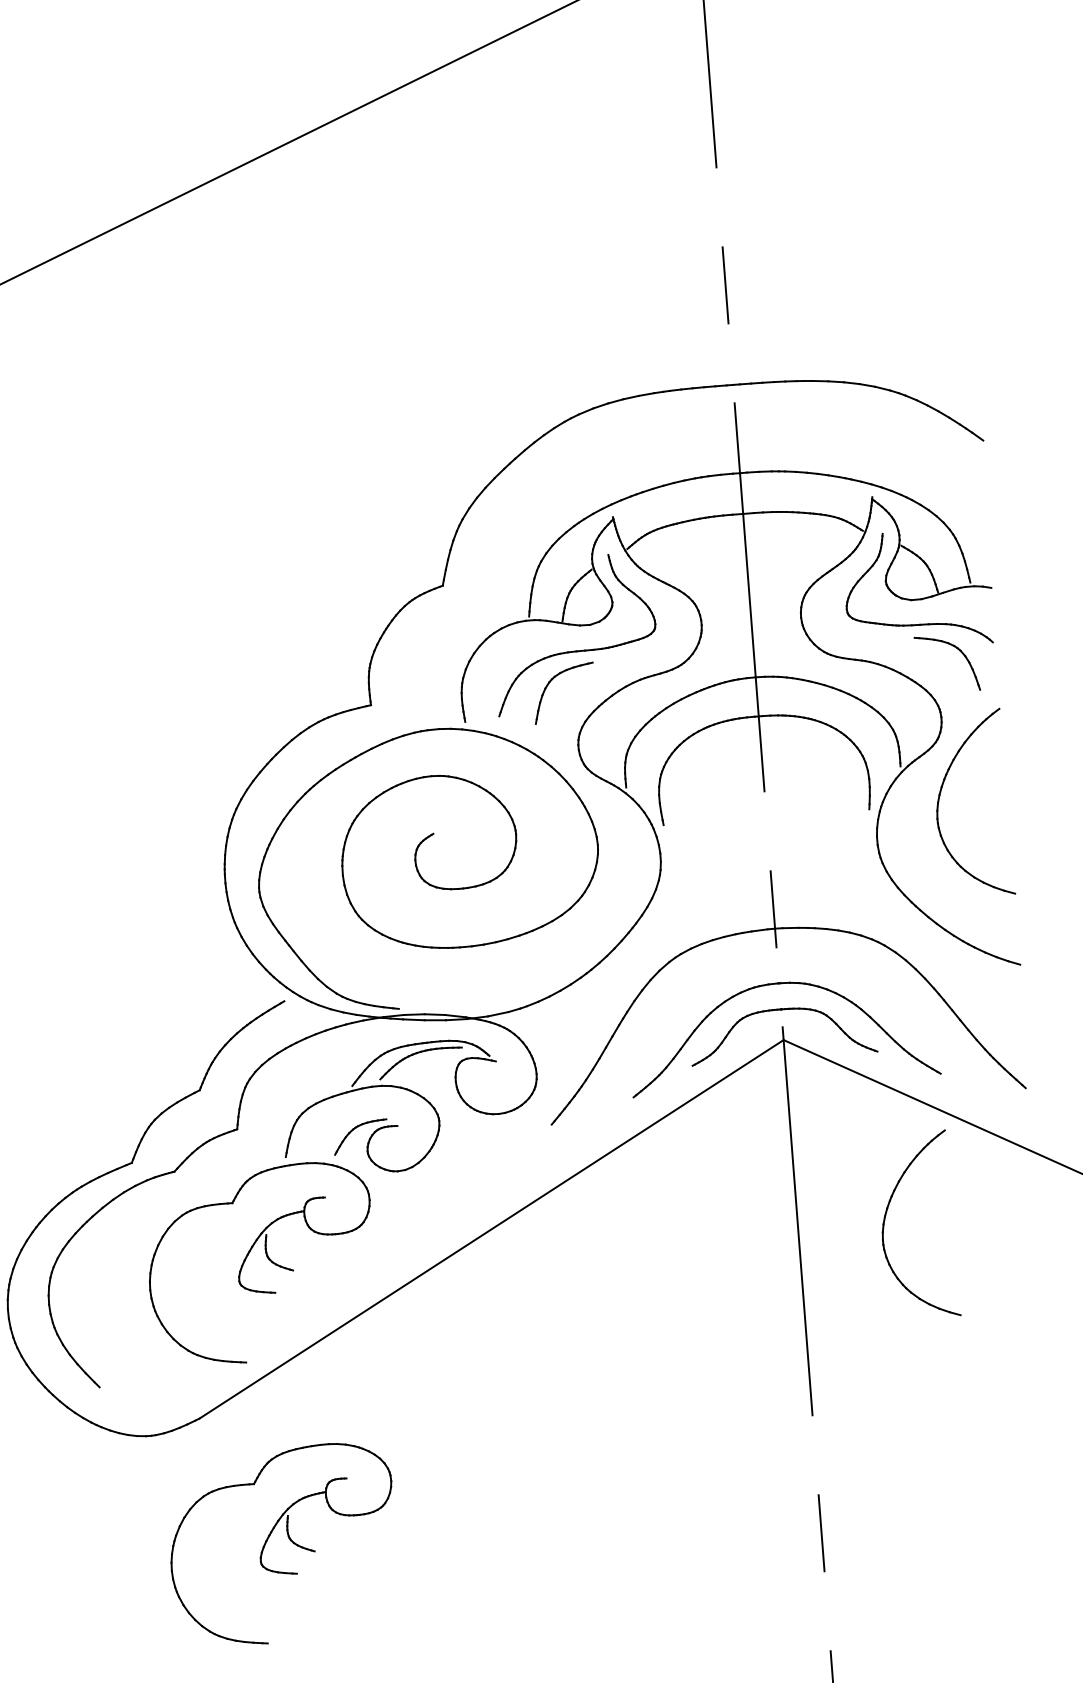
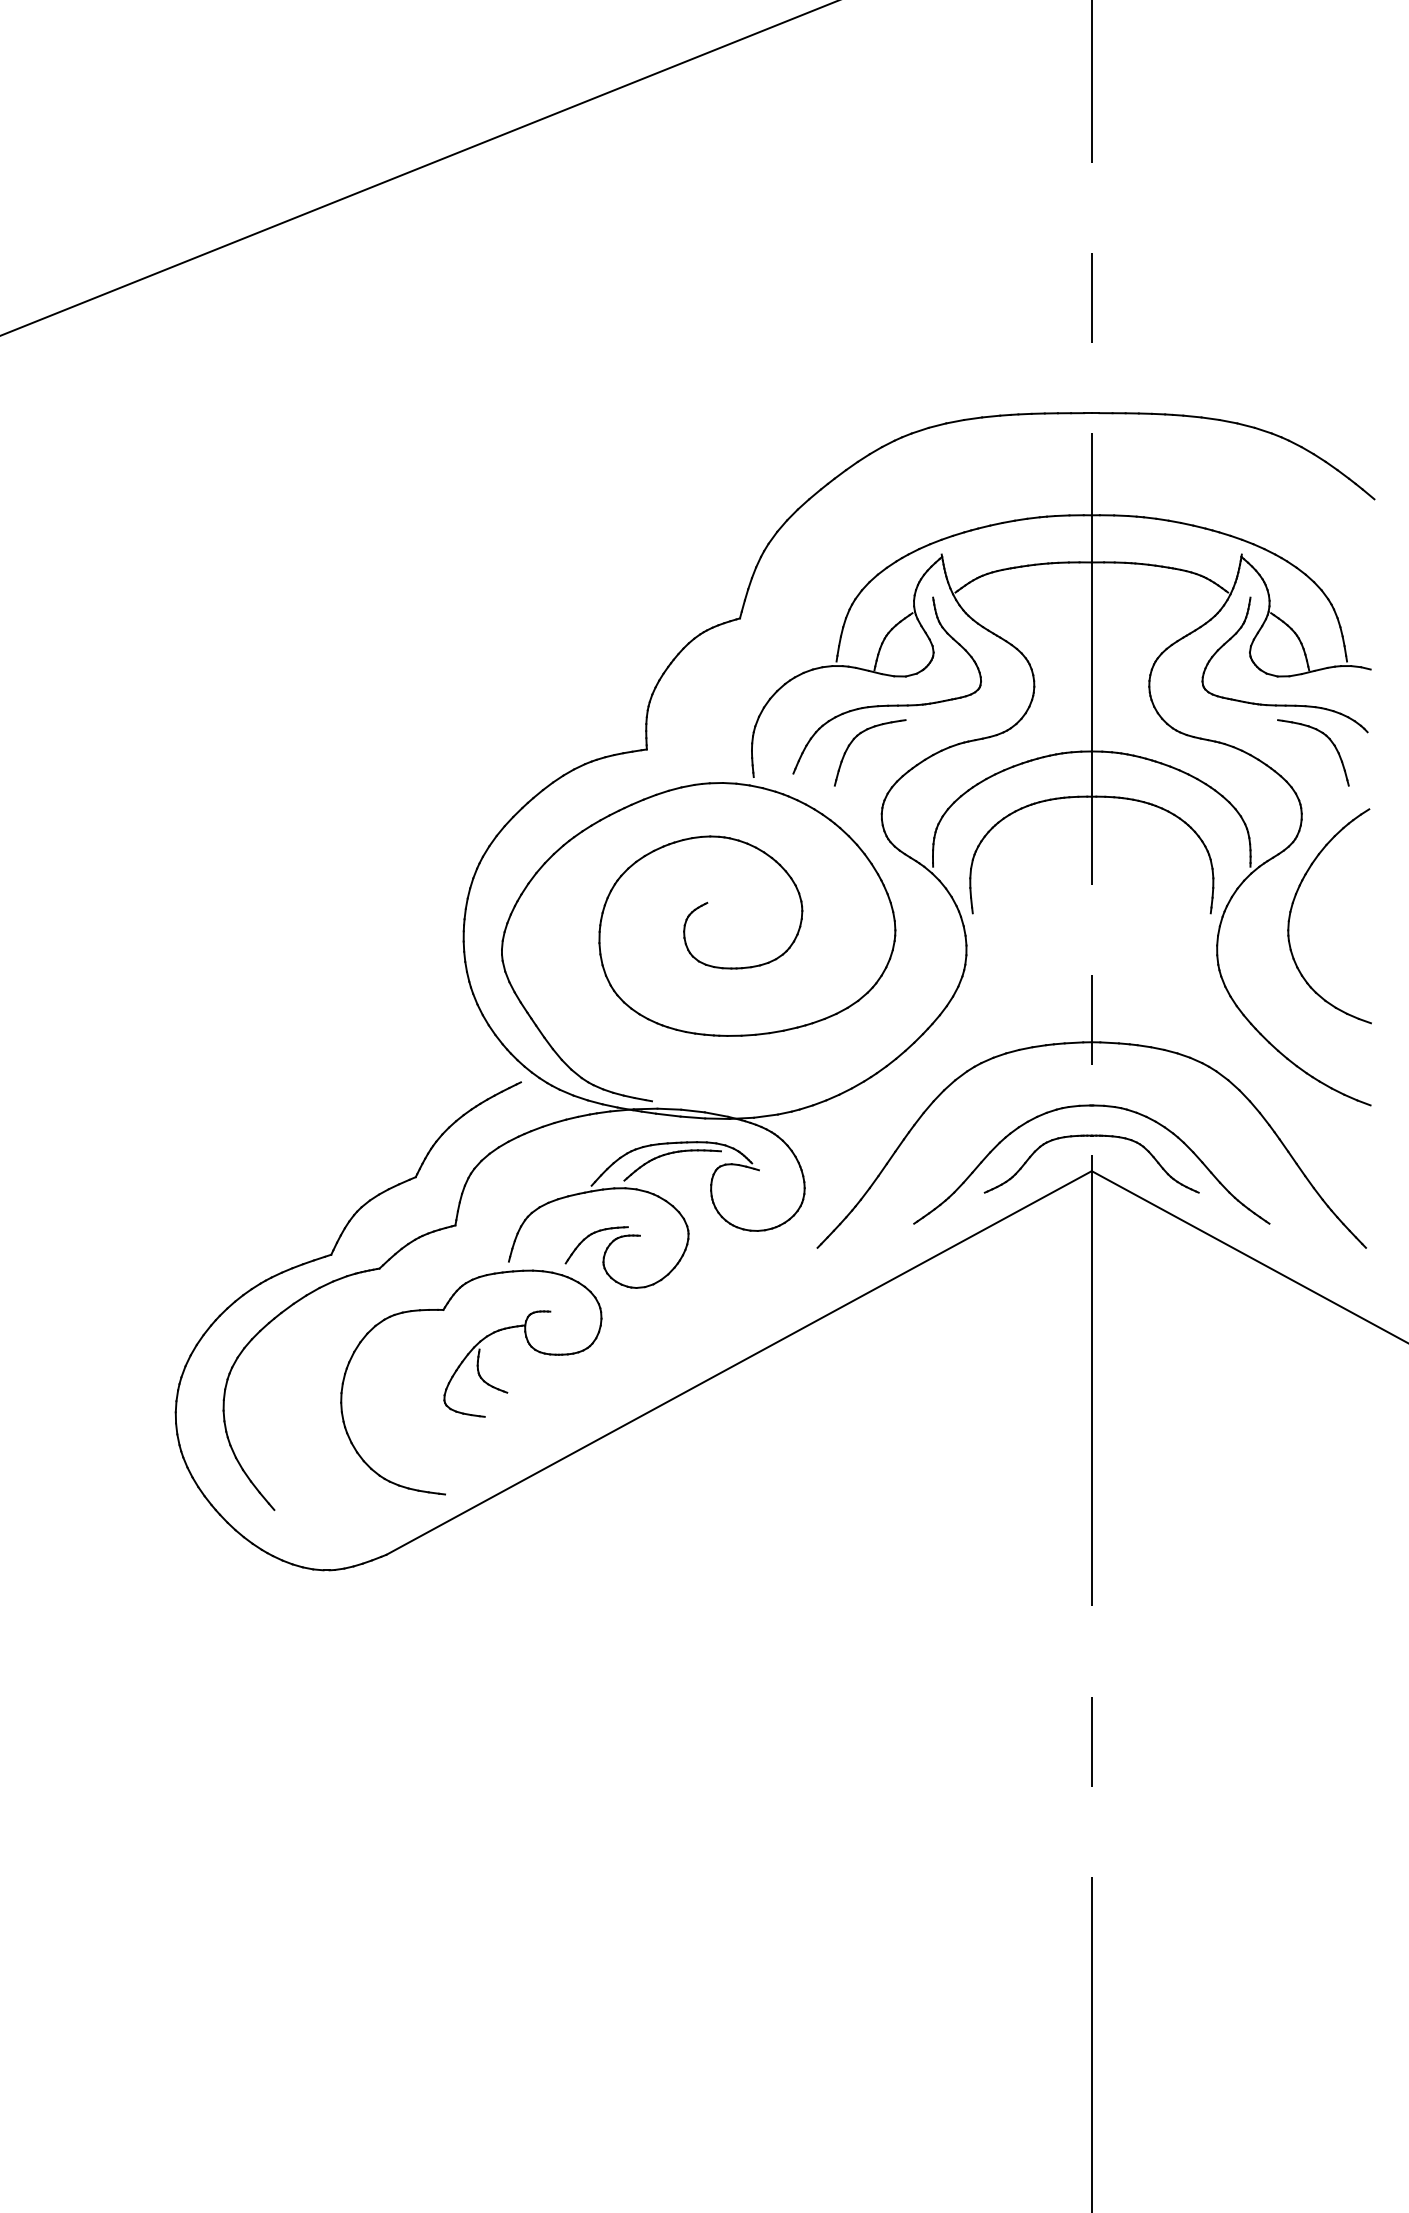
part: (885, 1218) -> (1193, 1385), removed
part: (289, 1540) -> (479, 1702), removed

